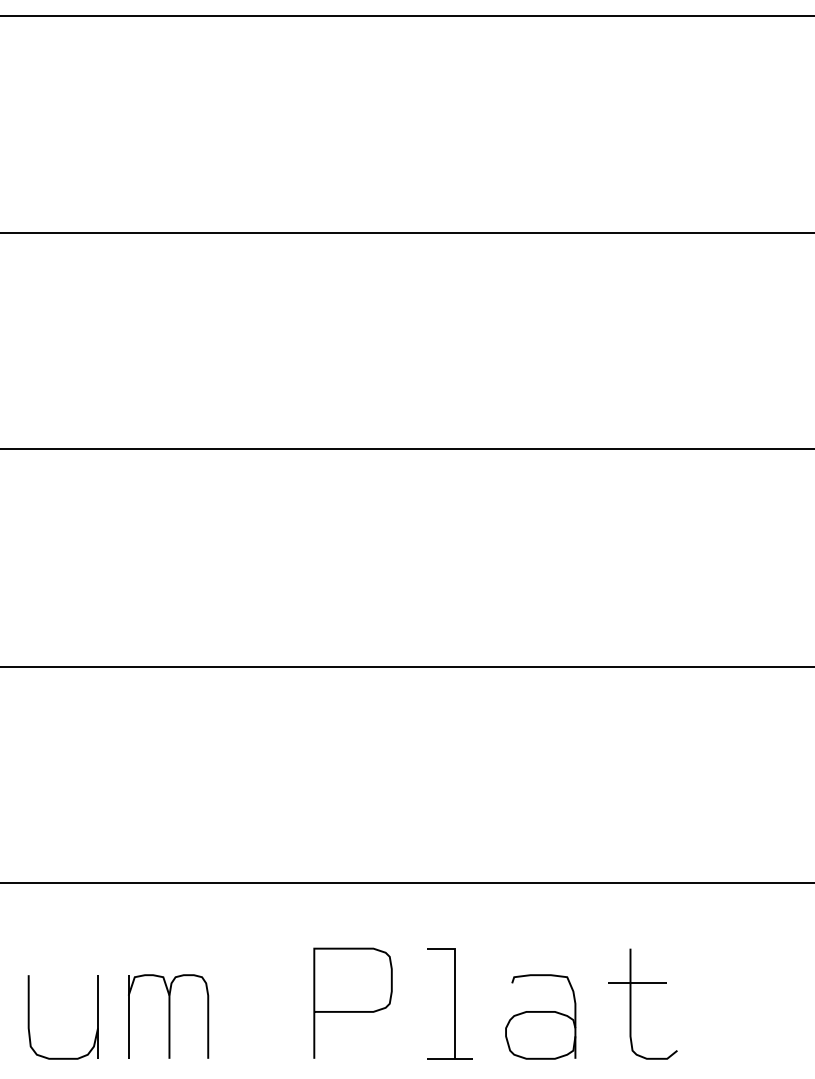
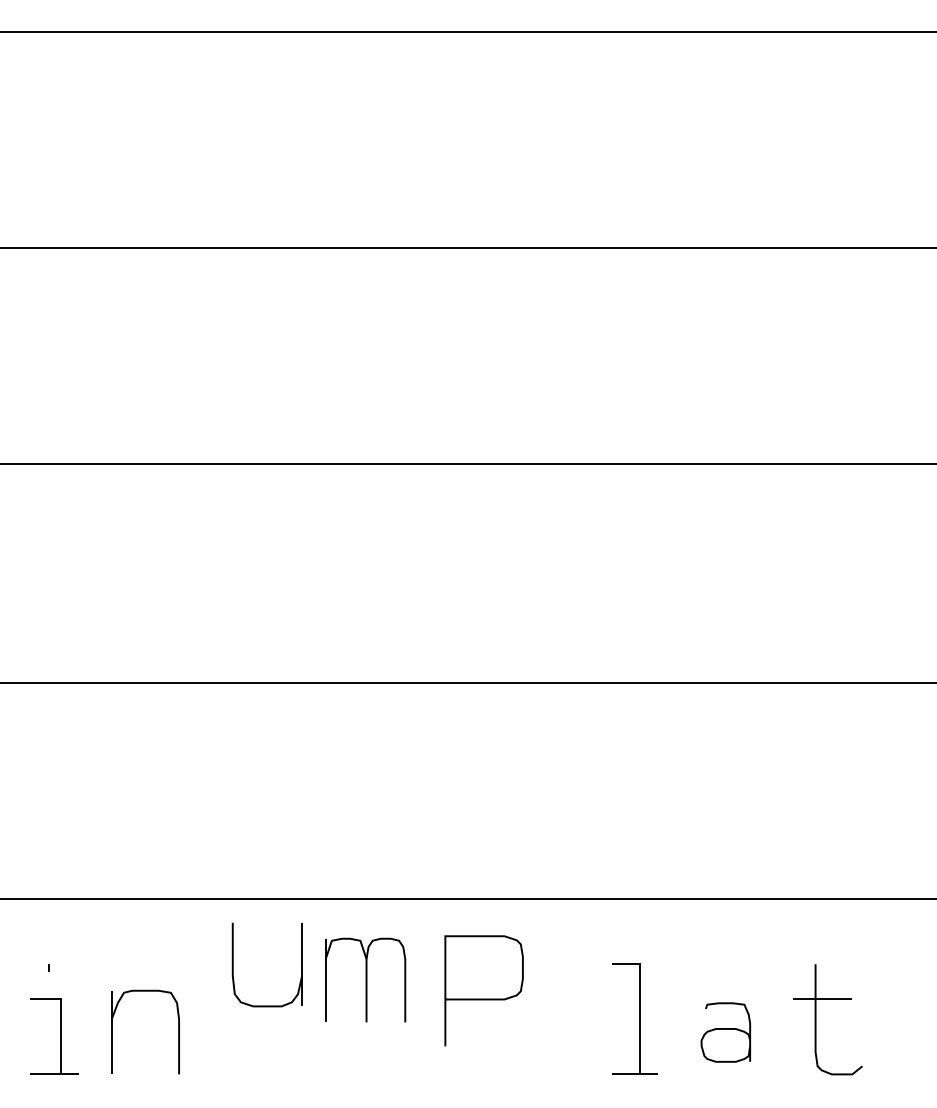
curve: (352, 1010) -> (483, 998), moved
part: (168, 1015) -> (365, 979), moved
part: (29, 1016) -> (233, 964), moved
part: (540, 1016) -> (725, 1032), size x0.7

